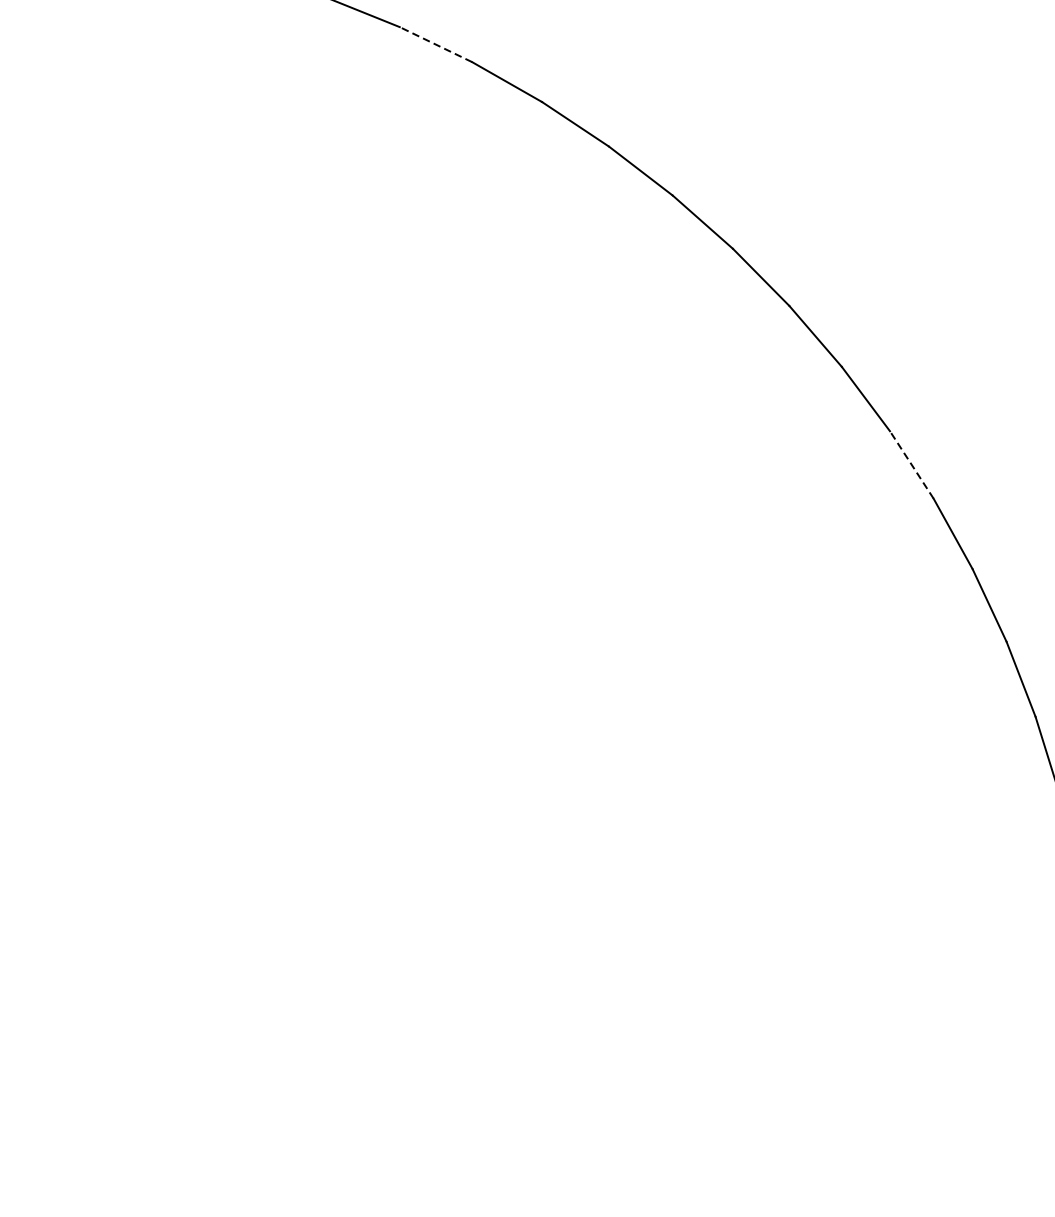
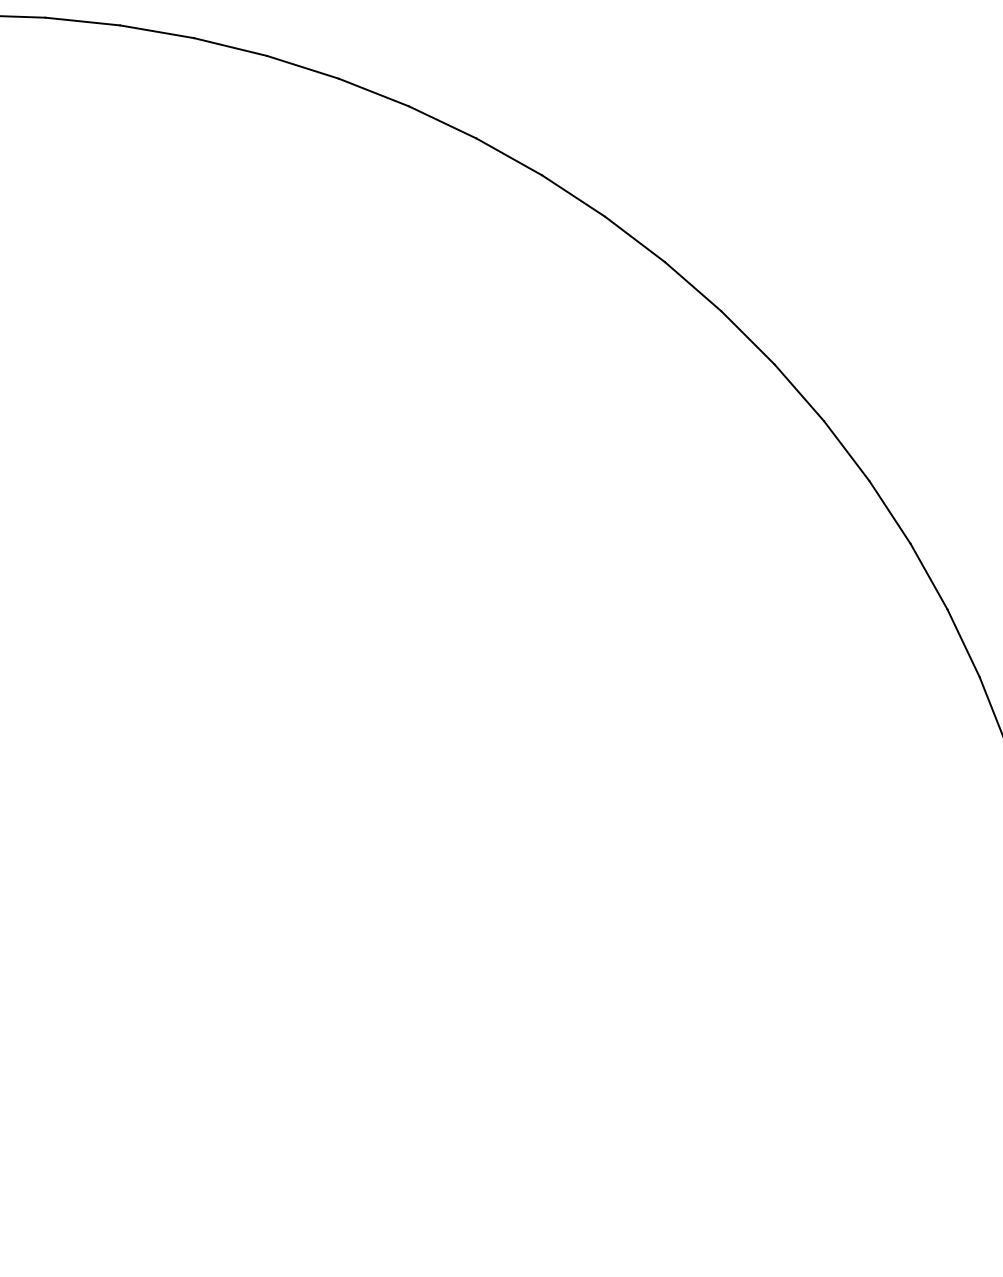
line: (436, 44) -> (303, 67), dashed -> solid
line: (912, 464) -> (799, 392), dashed -> solid

